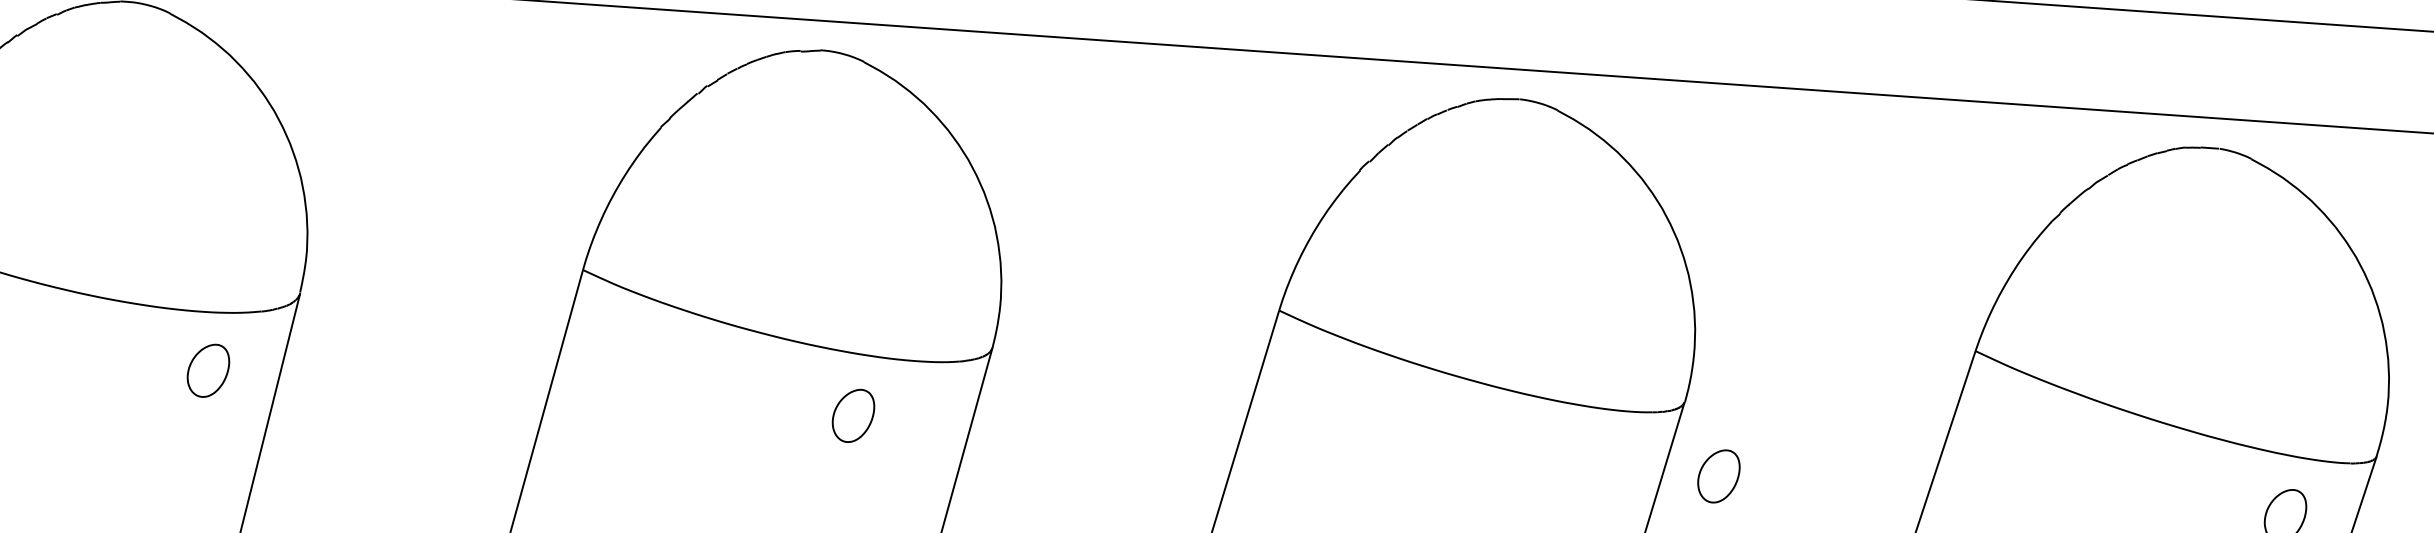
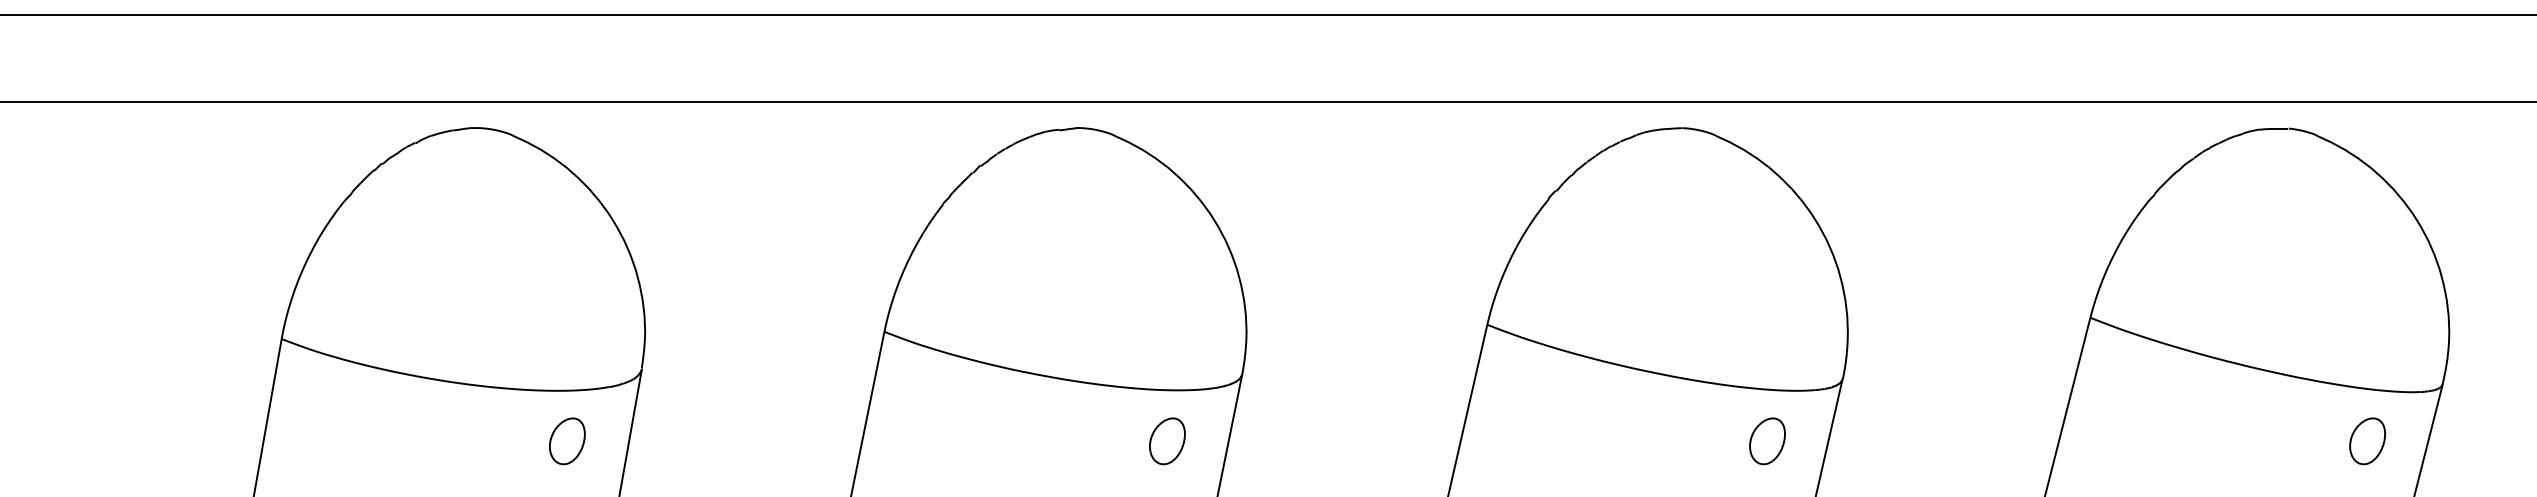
part: (853, 416) -> (1167, 441), moved
part: (1718, 476) -> (1767, 441), moved

